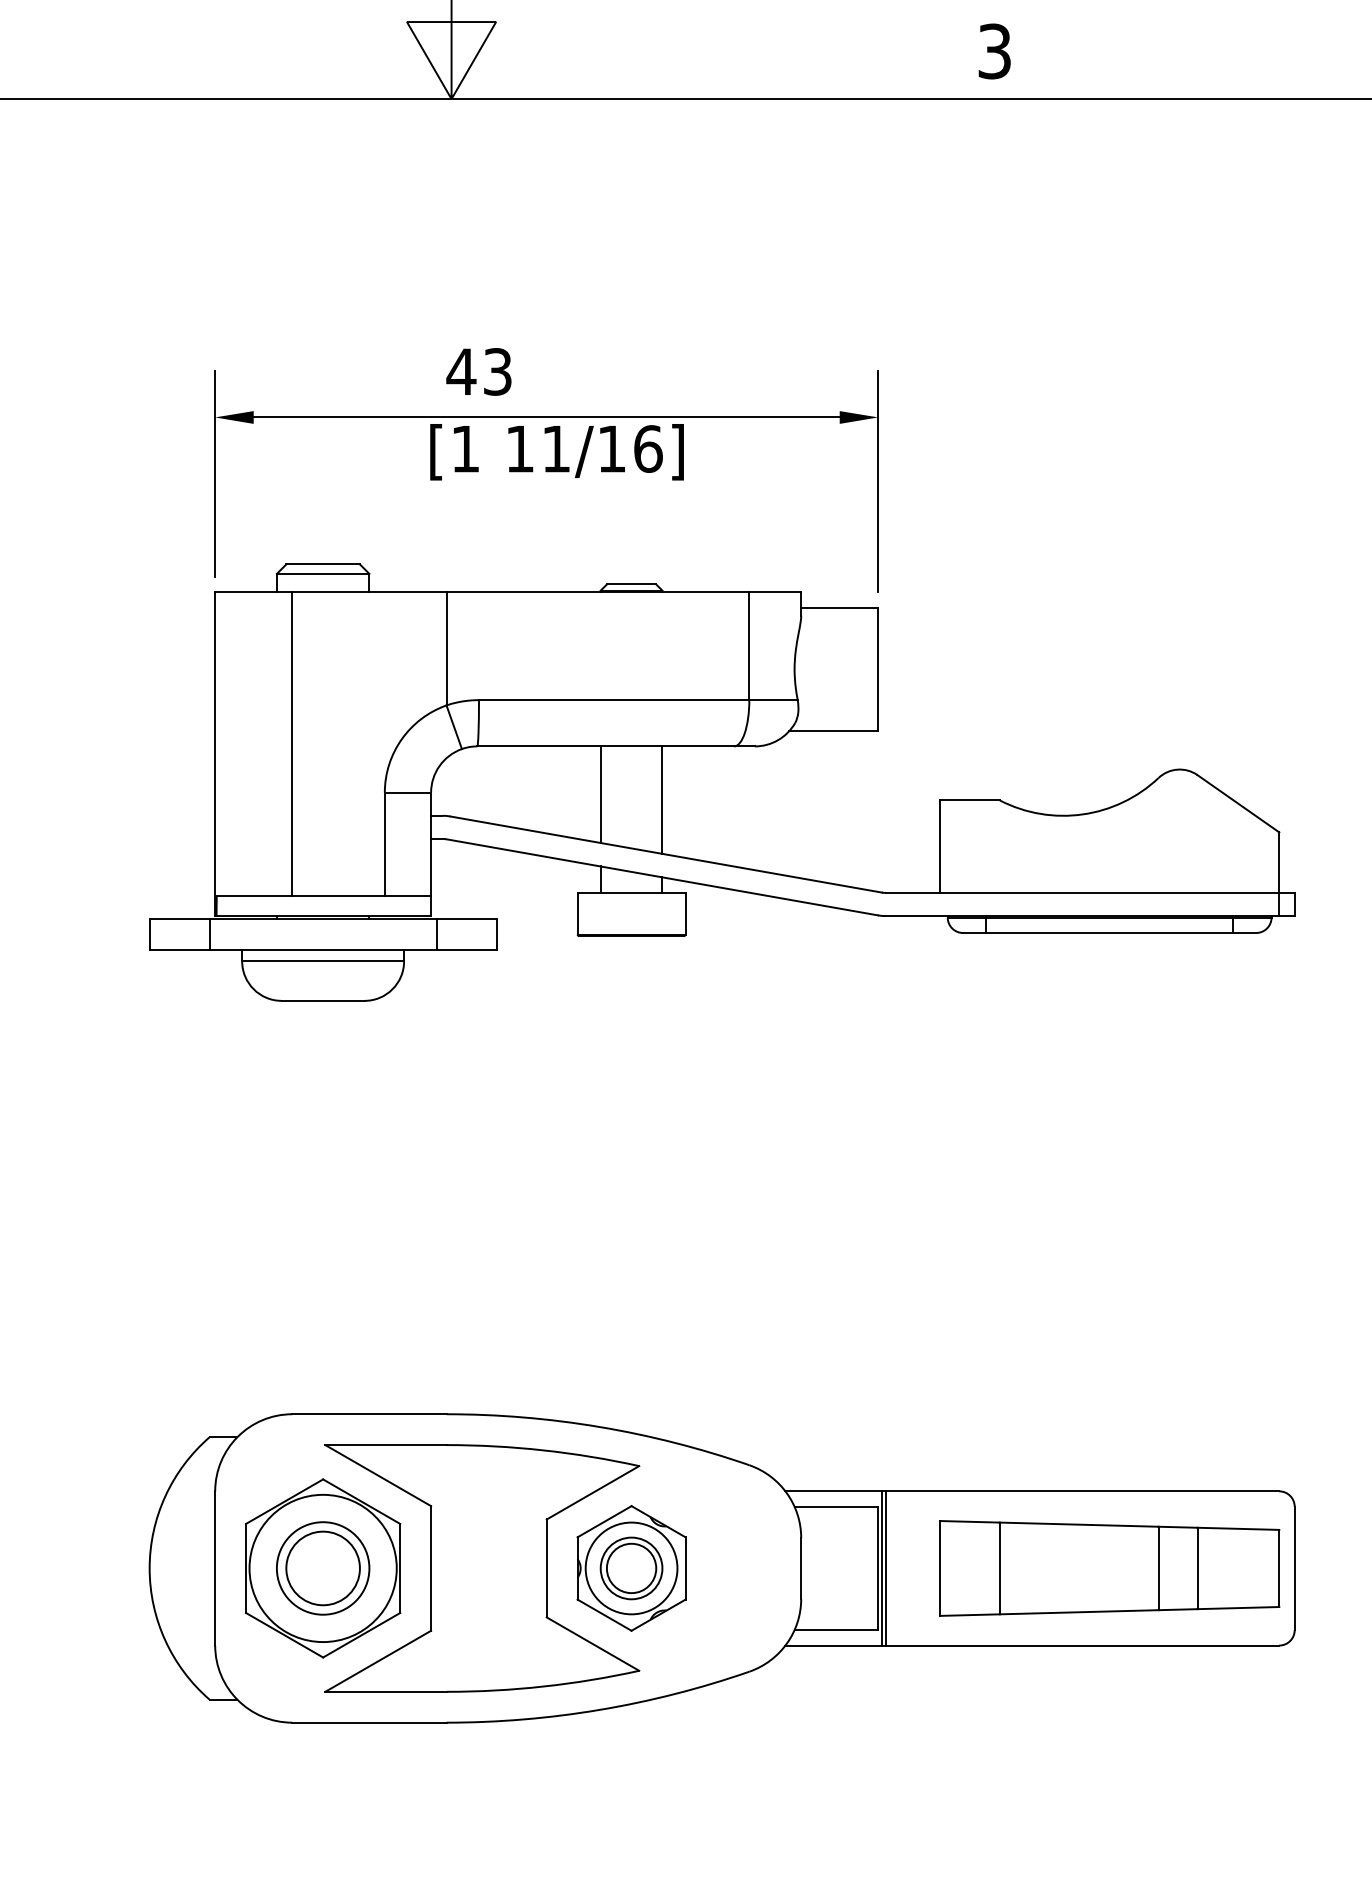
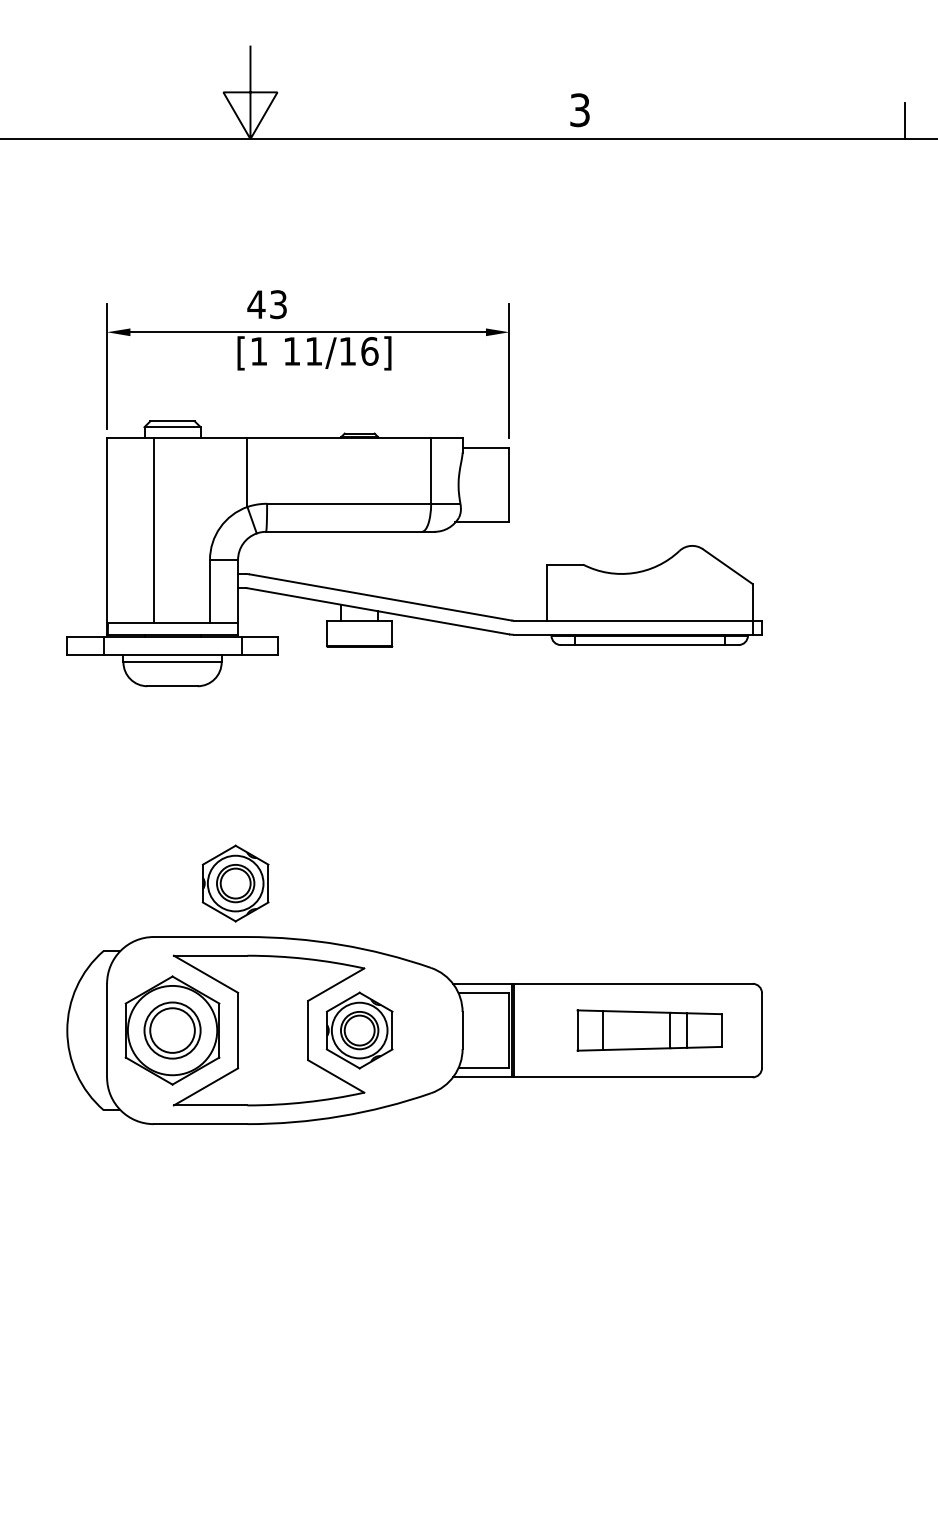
line: (599, 793) -> (340, 560), removed
line: (662, 800) -> (378, 564), removed
part: (426, 1326) -> (235, 883), added
part: (1109, 1568) -> (649, 1030), size x0.7

